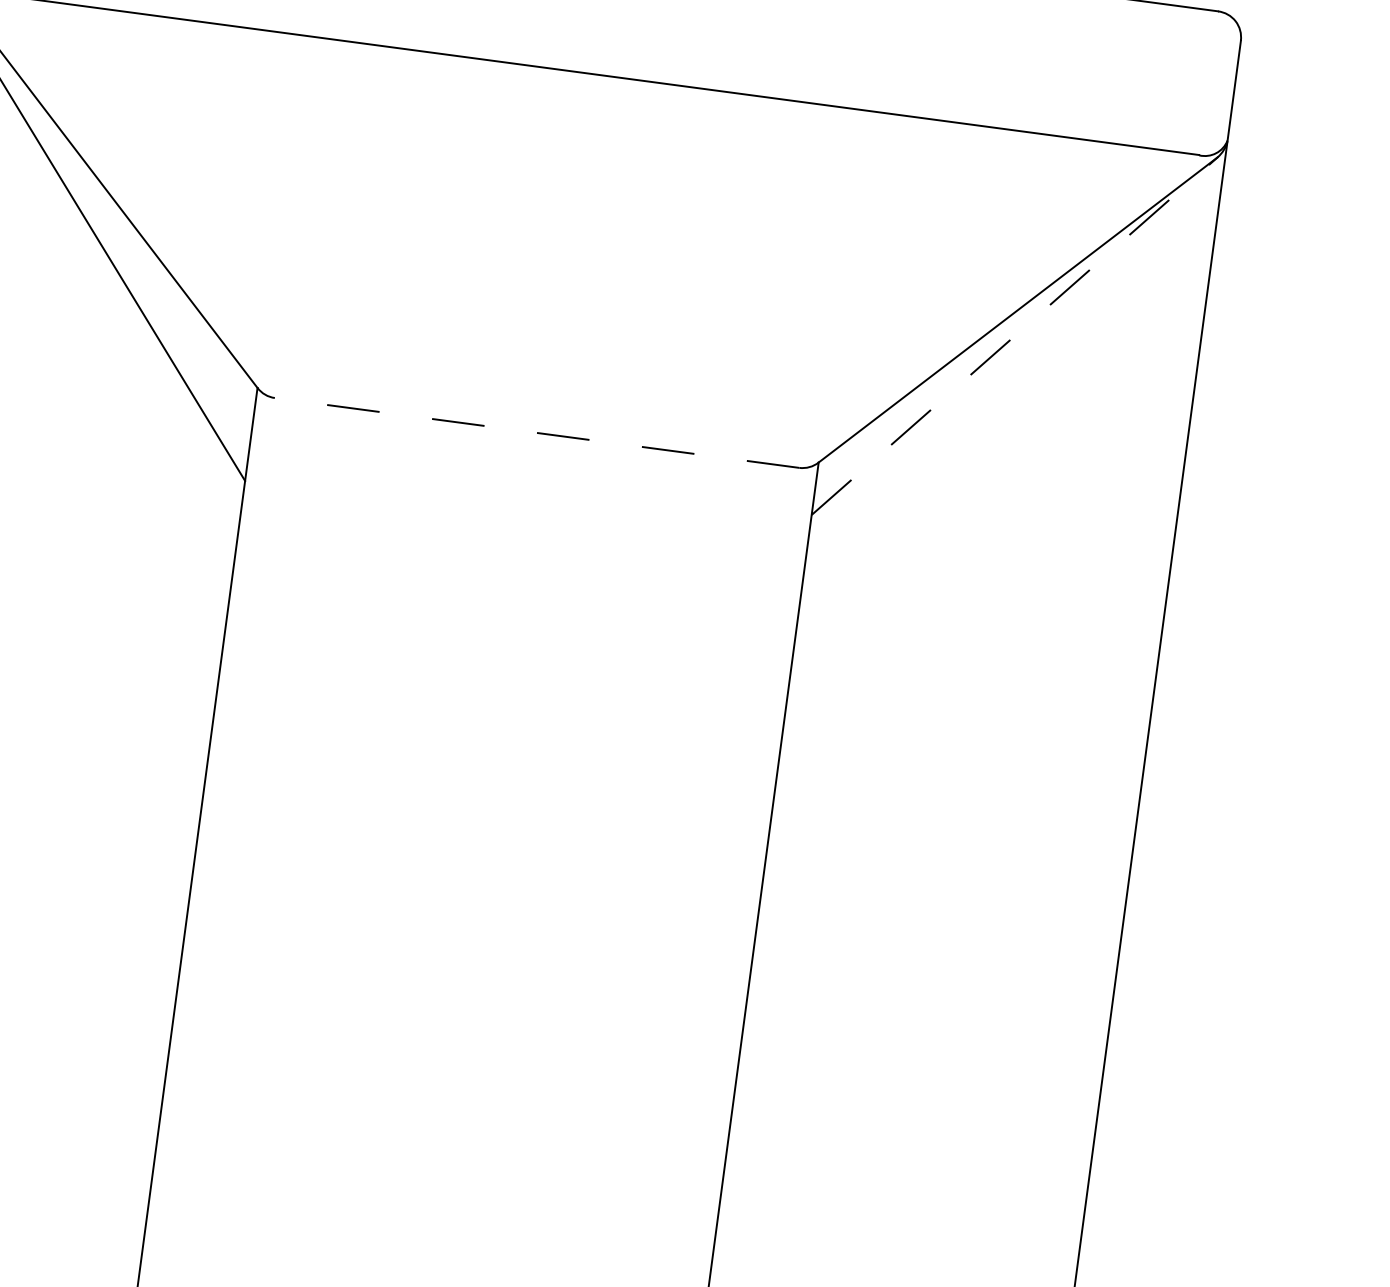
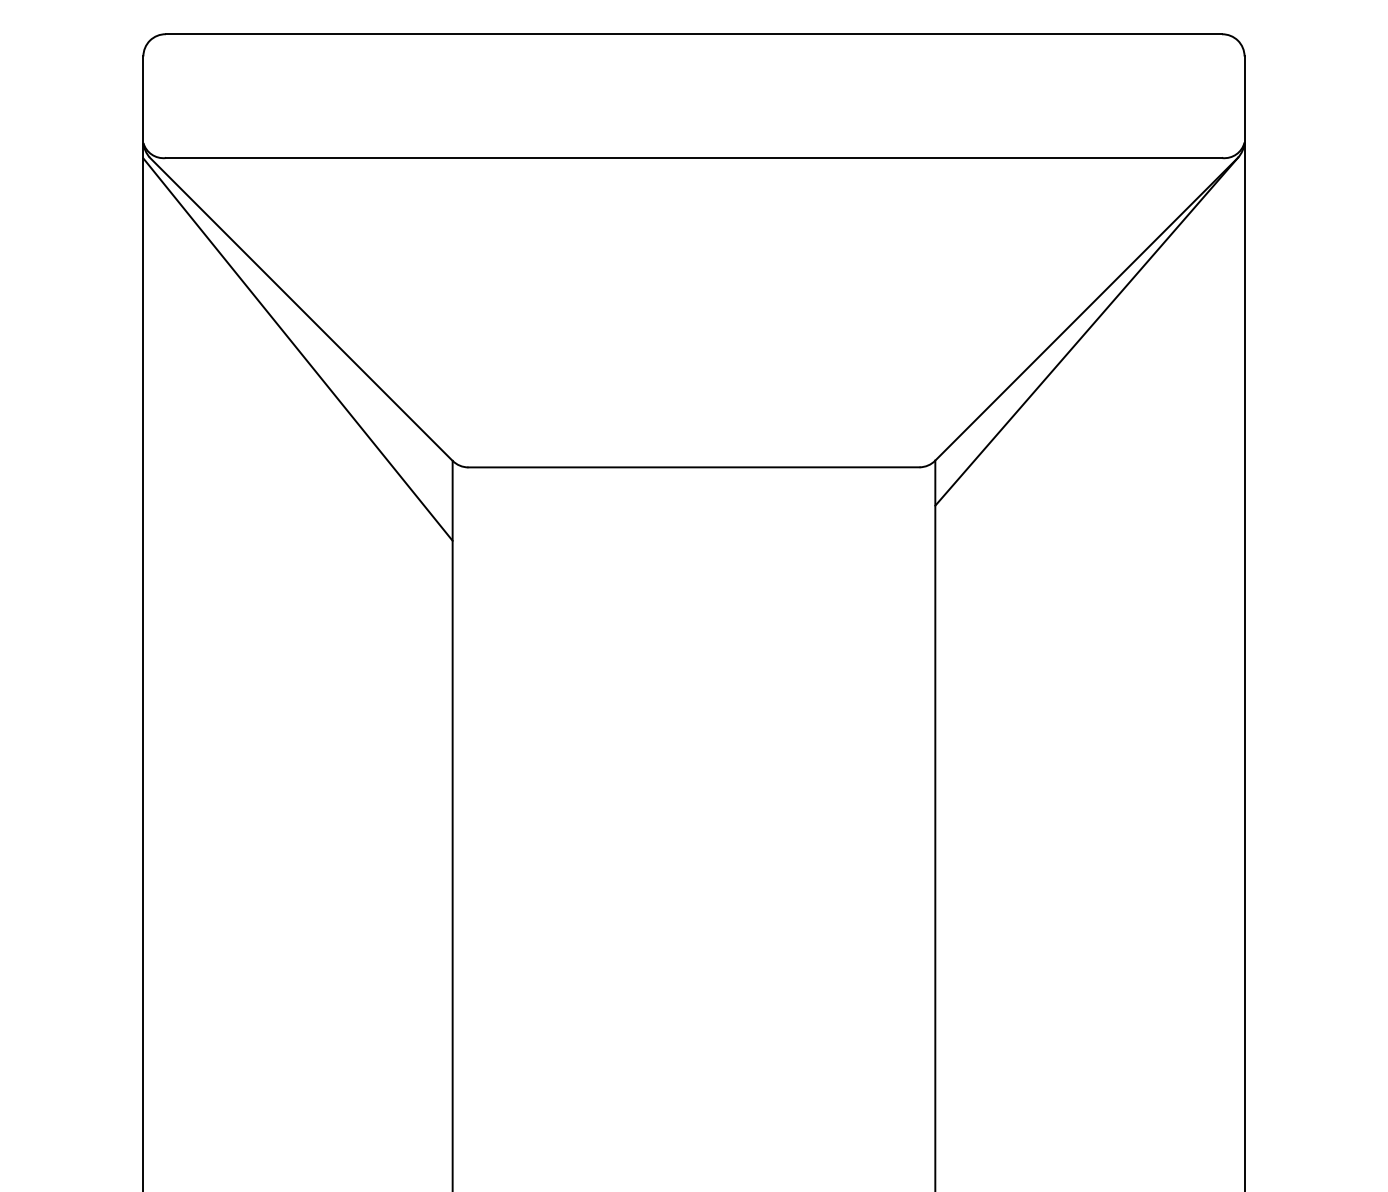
line: (1014, 335) -> (1086, 331), dashed -> solid
line: (536, 433) -> (693, 467), dashed -> solid

